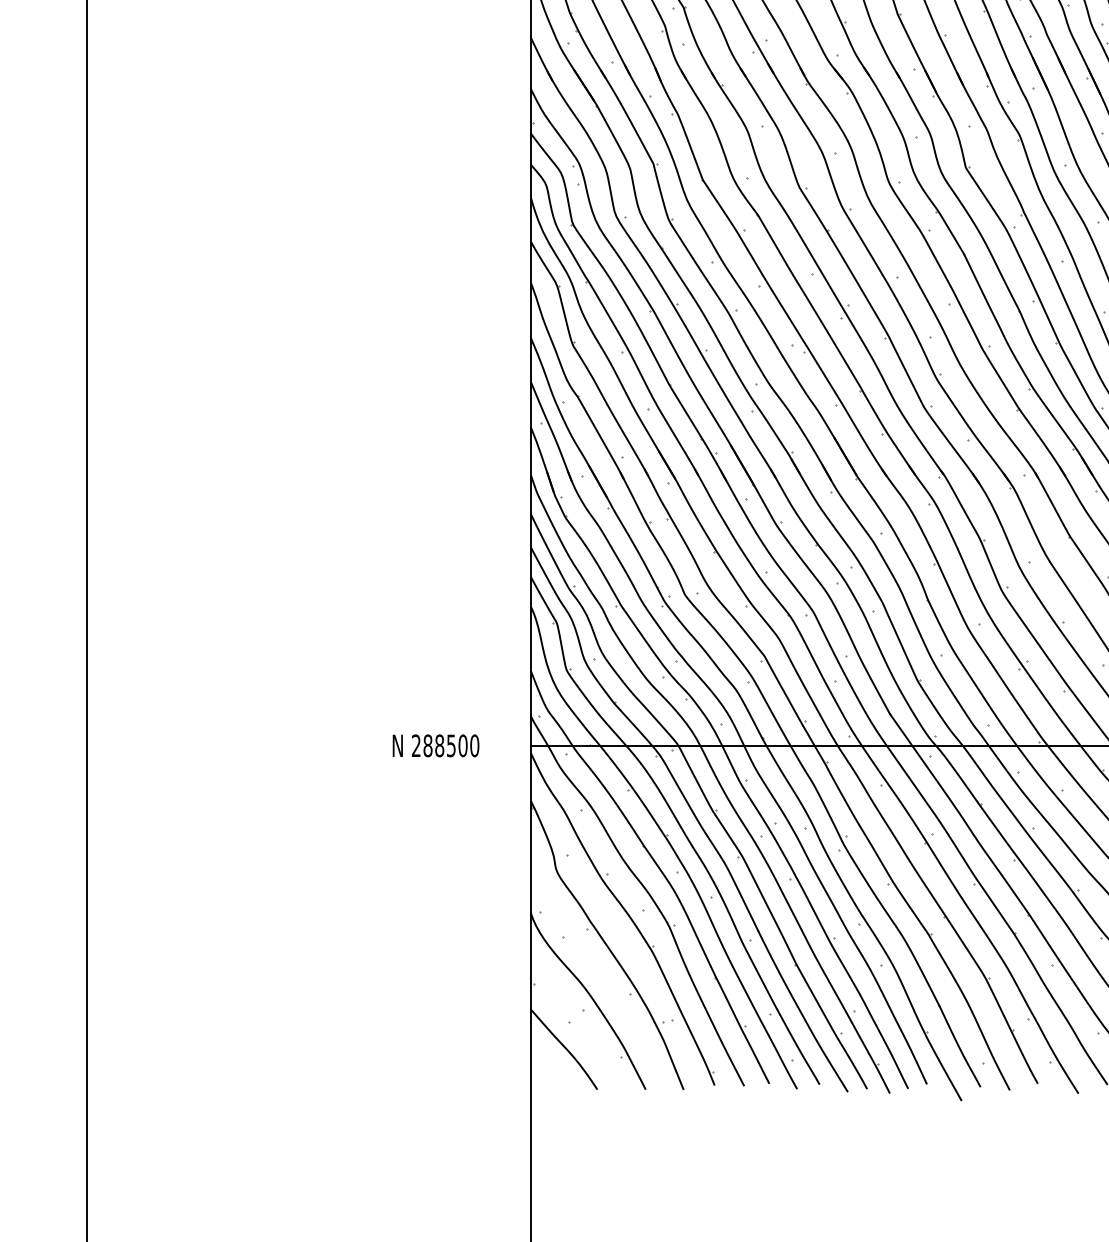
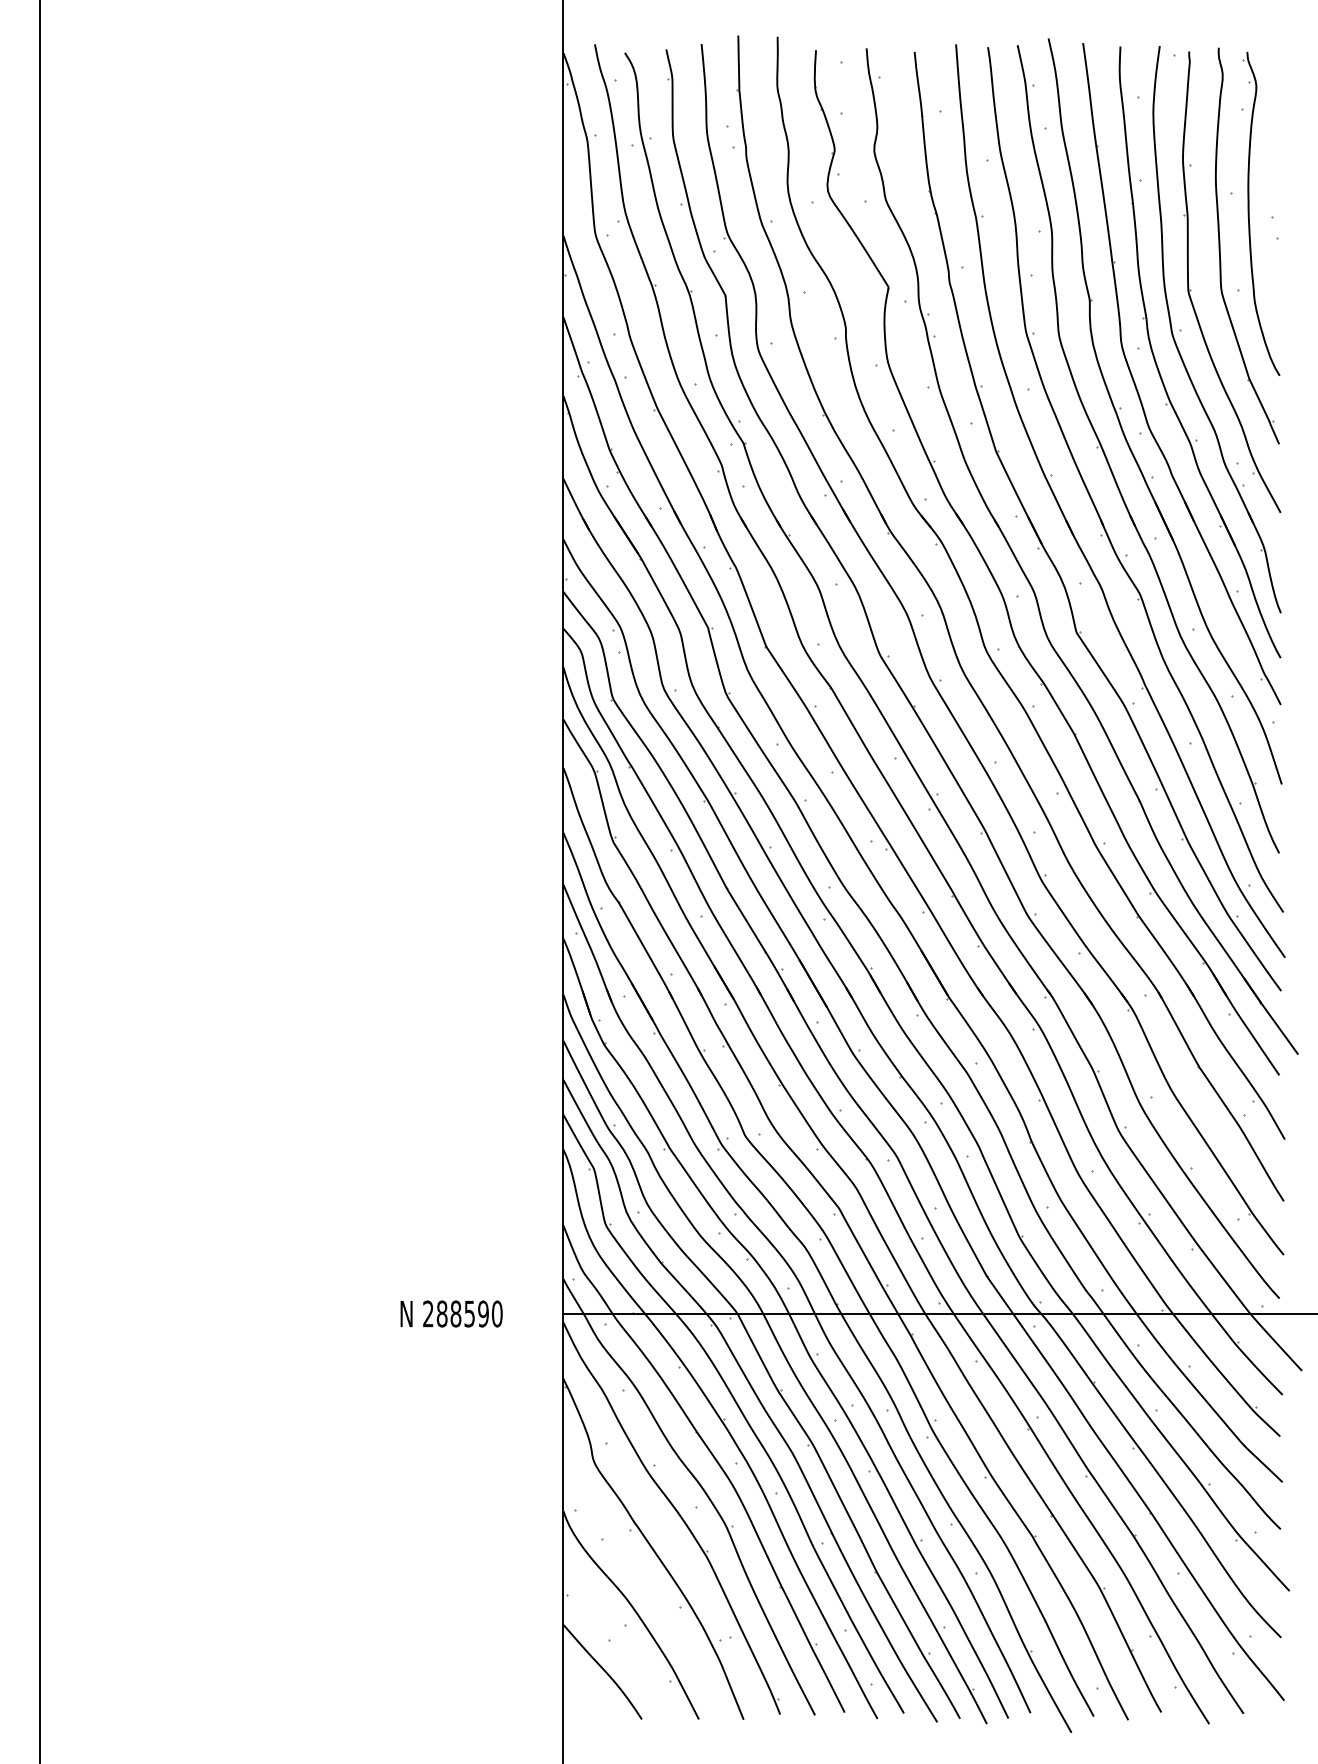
text: (463, 745) -> (483, 1313), 288500 -> 288590

